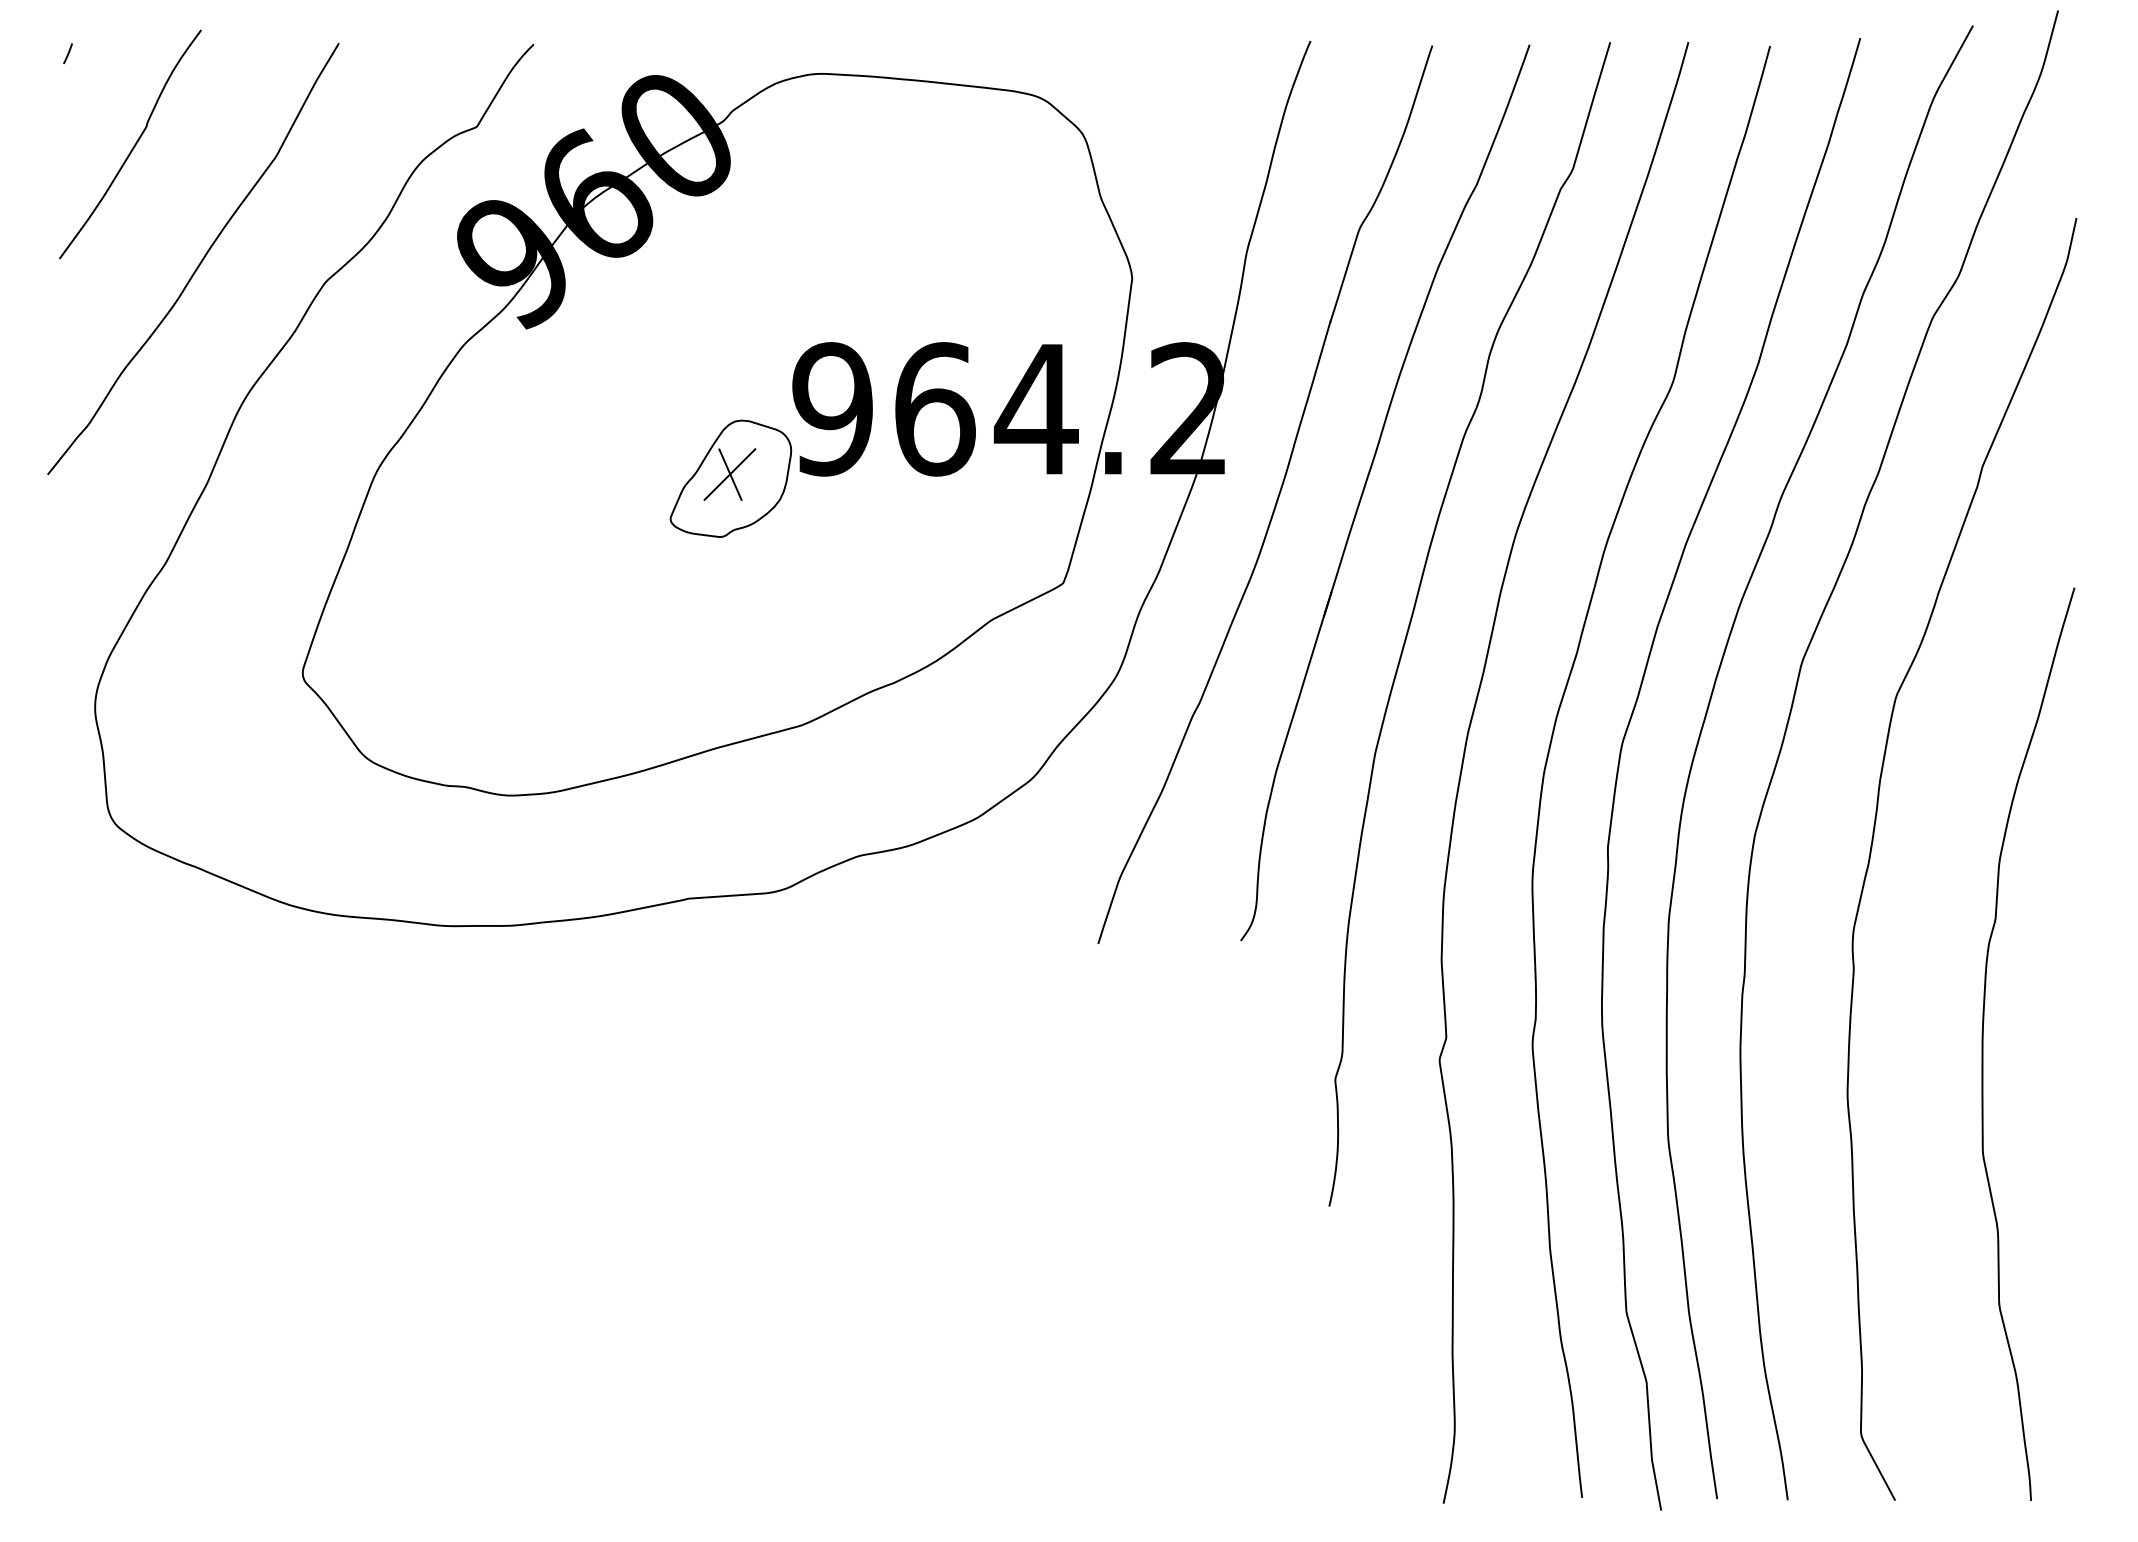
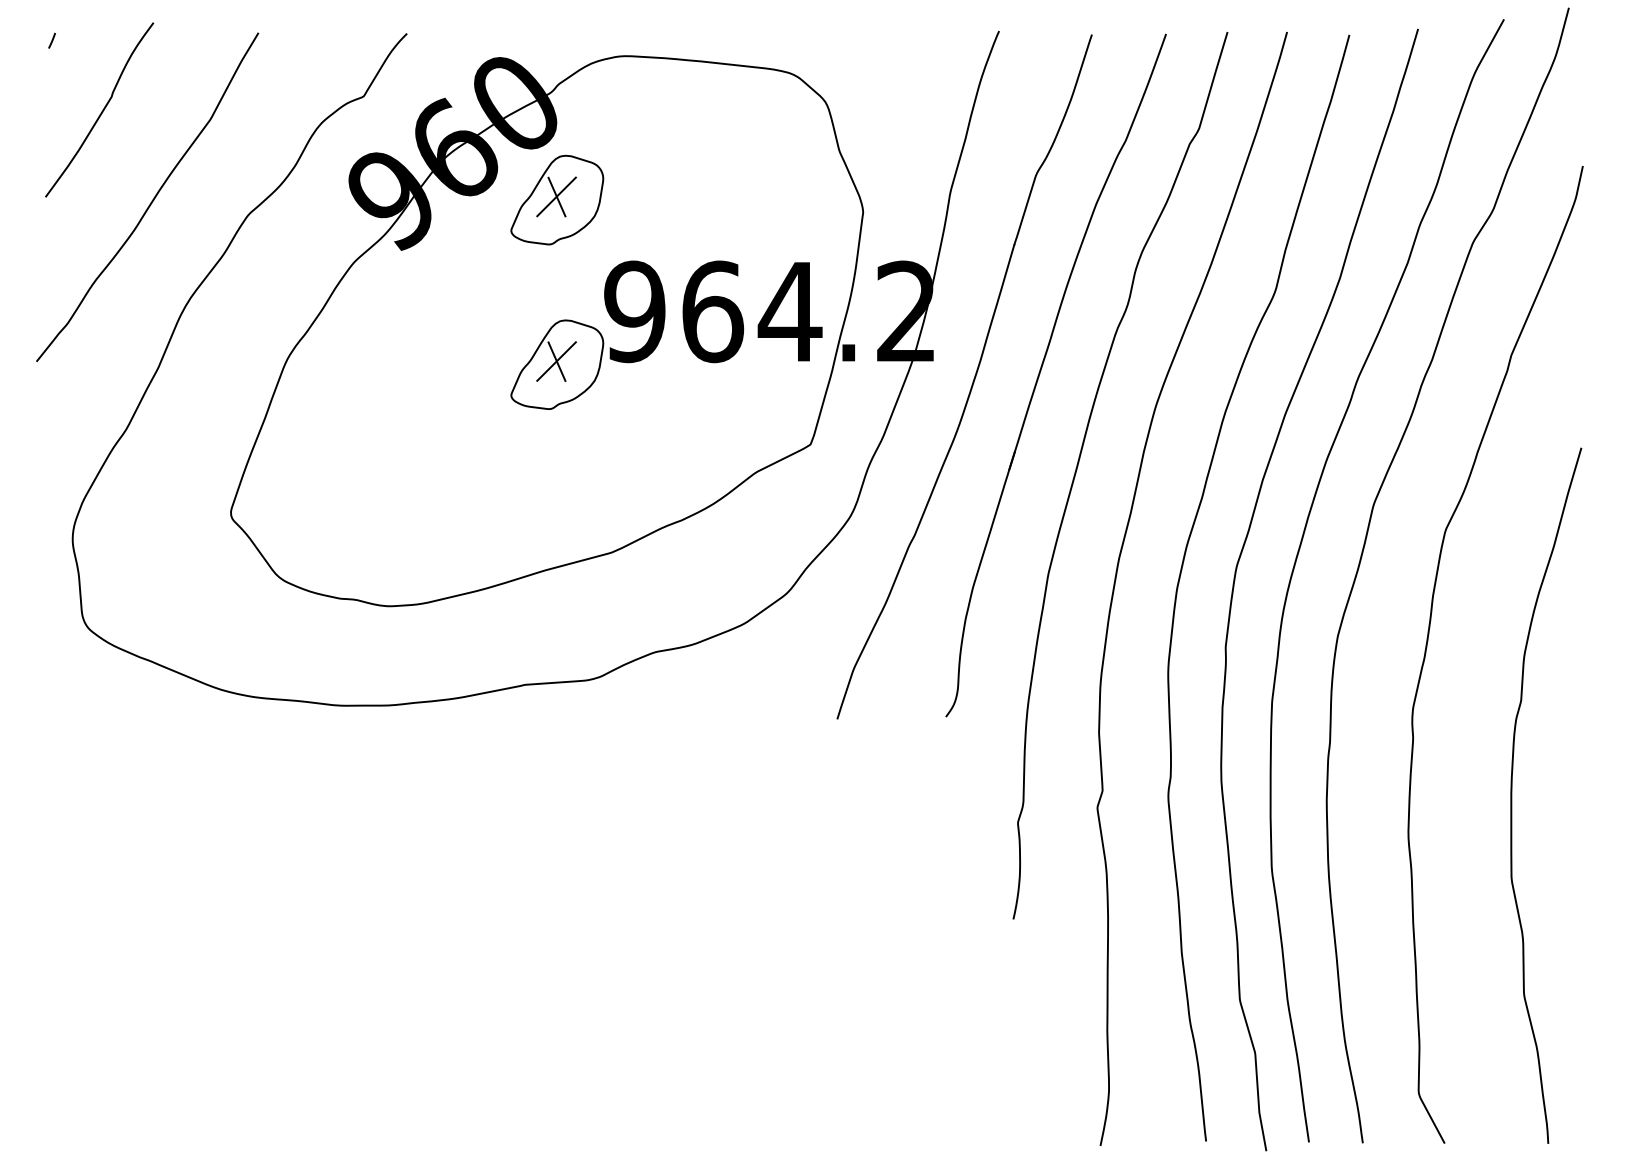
part: (730, 262) -> (556, 199), added

